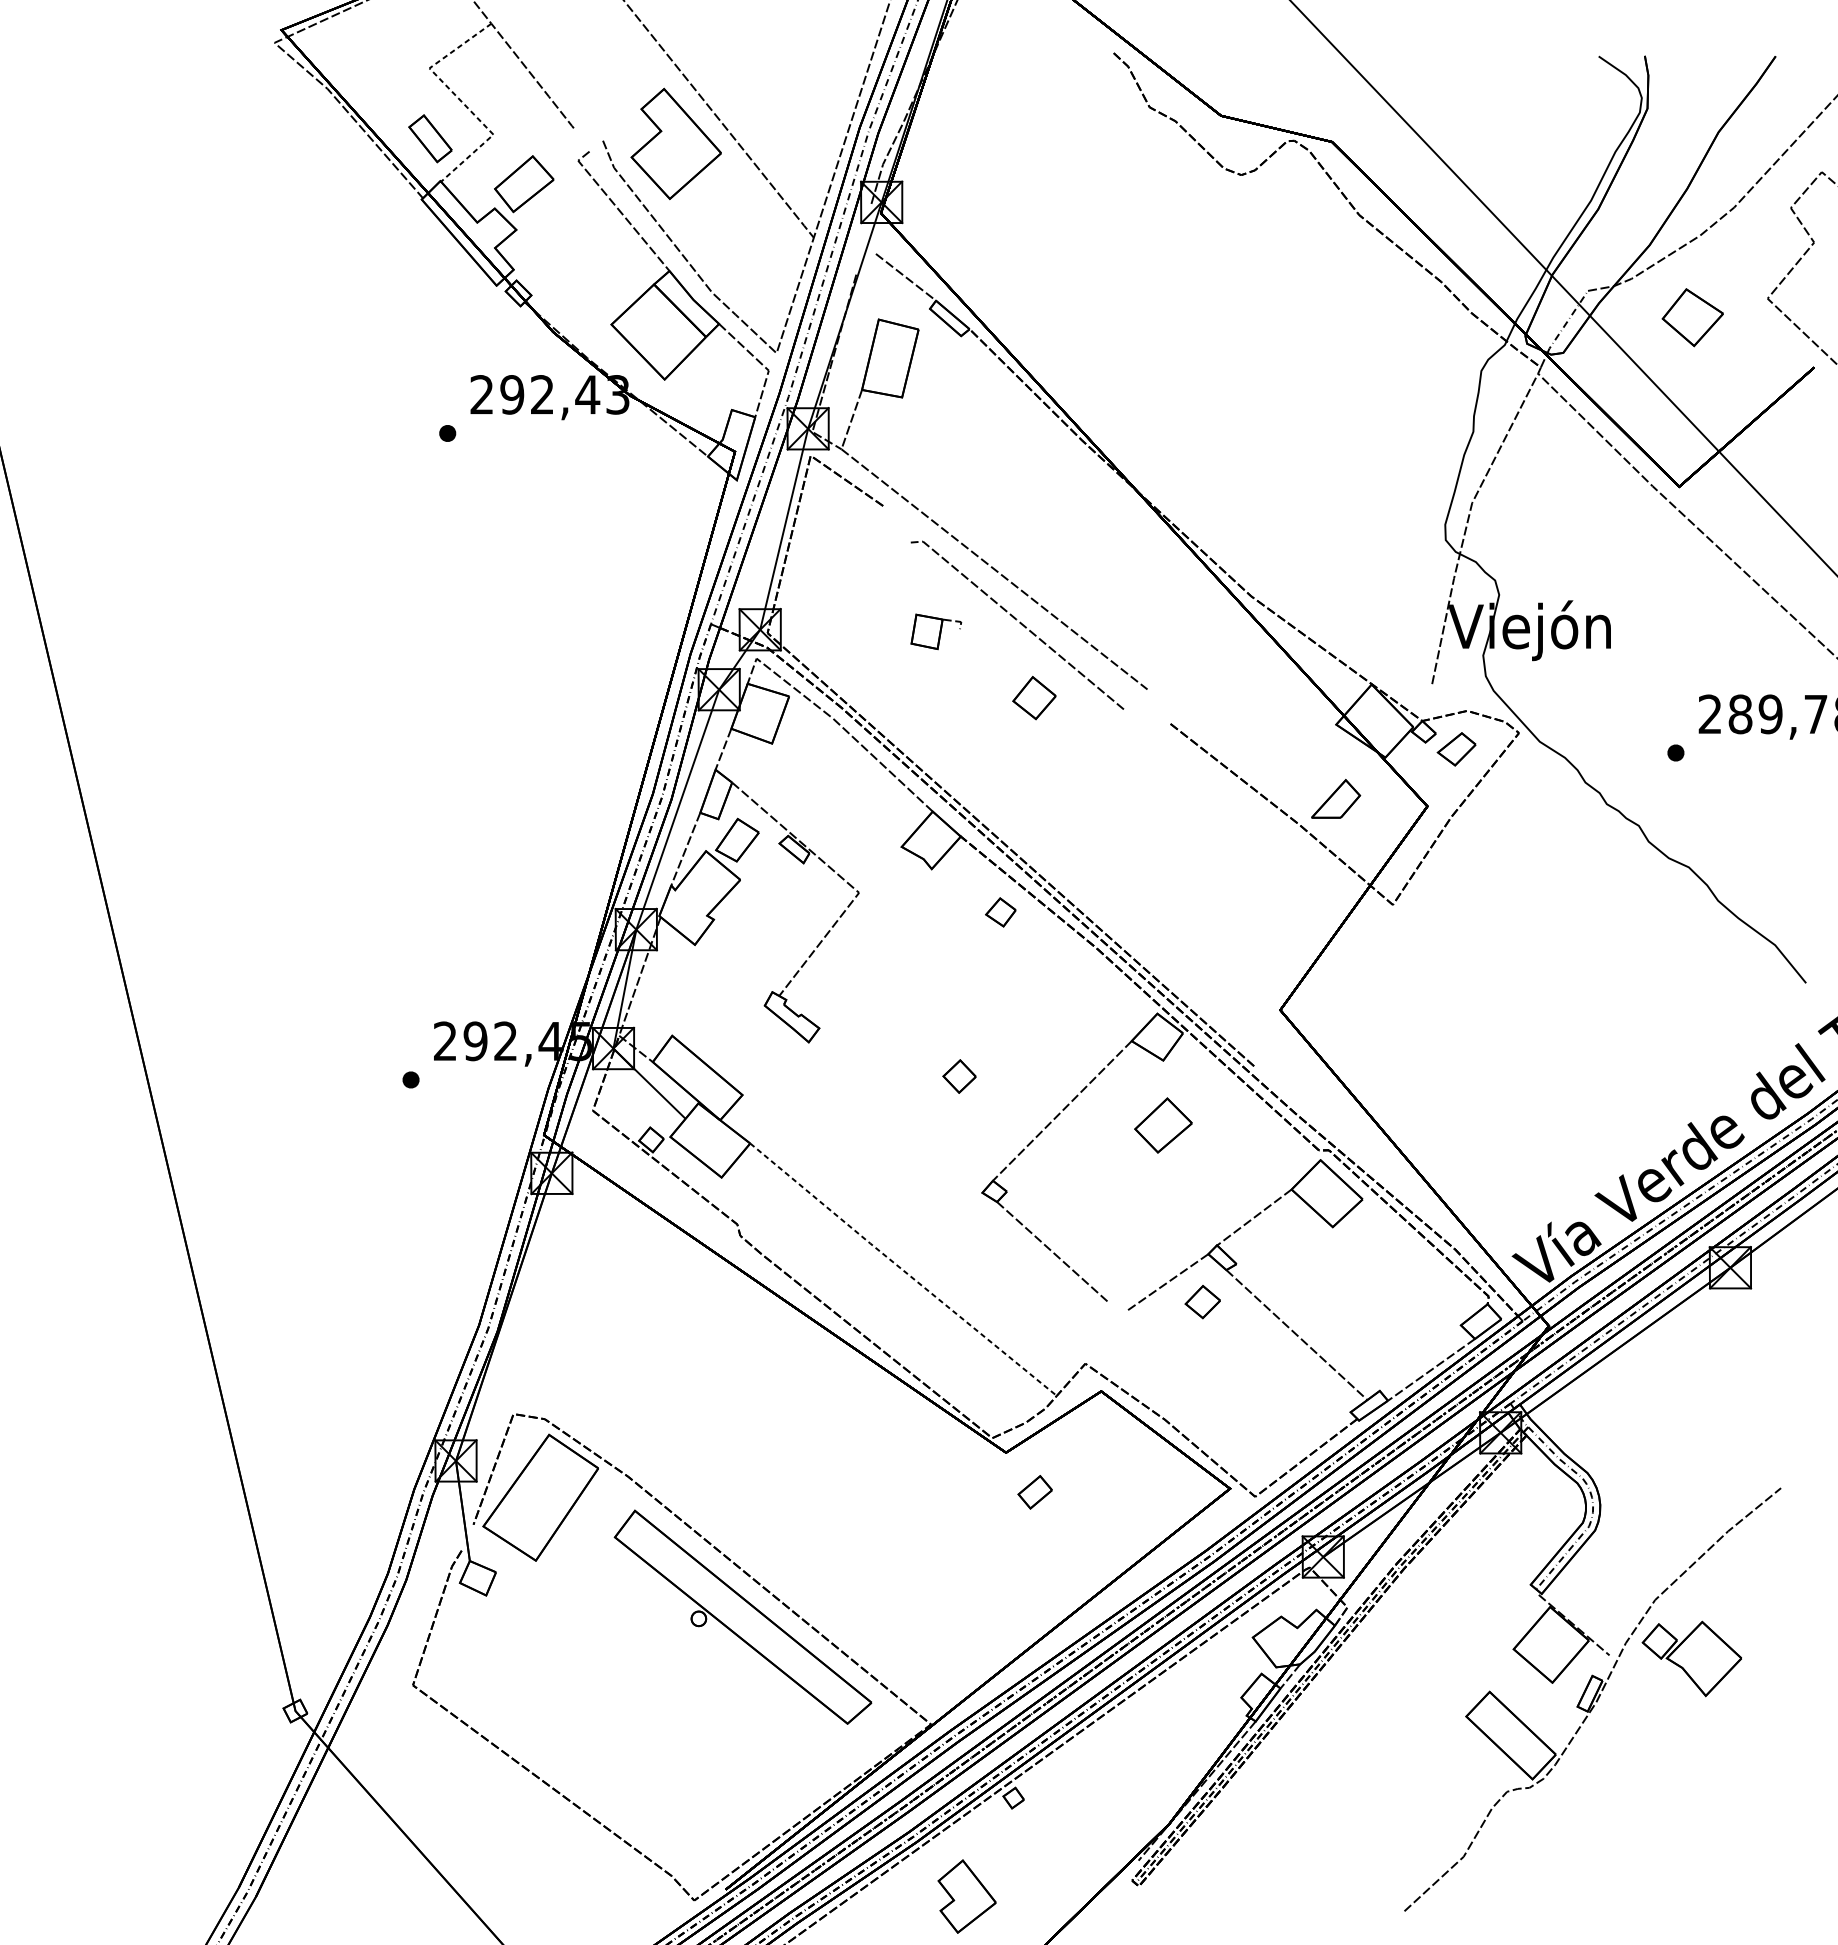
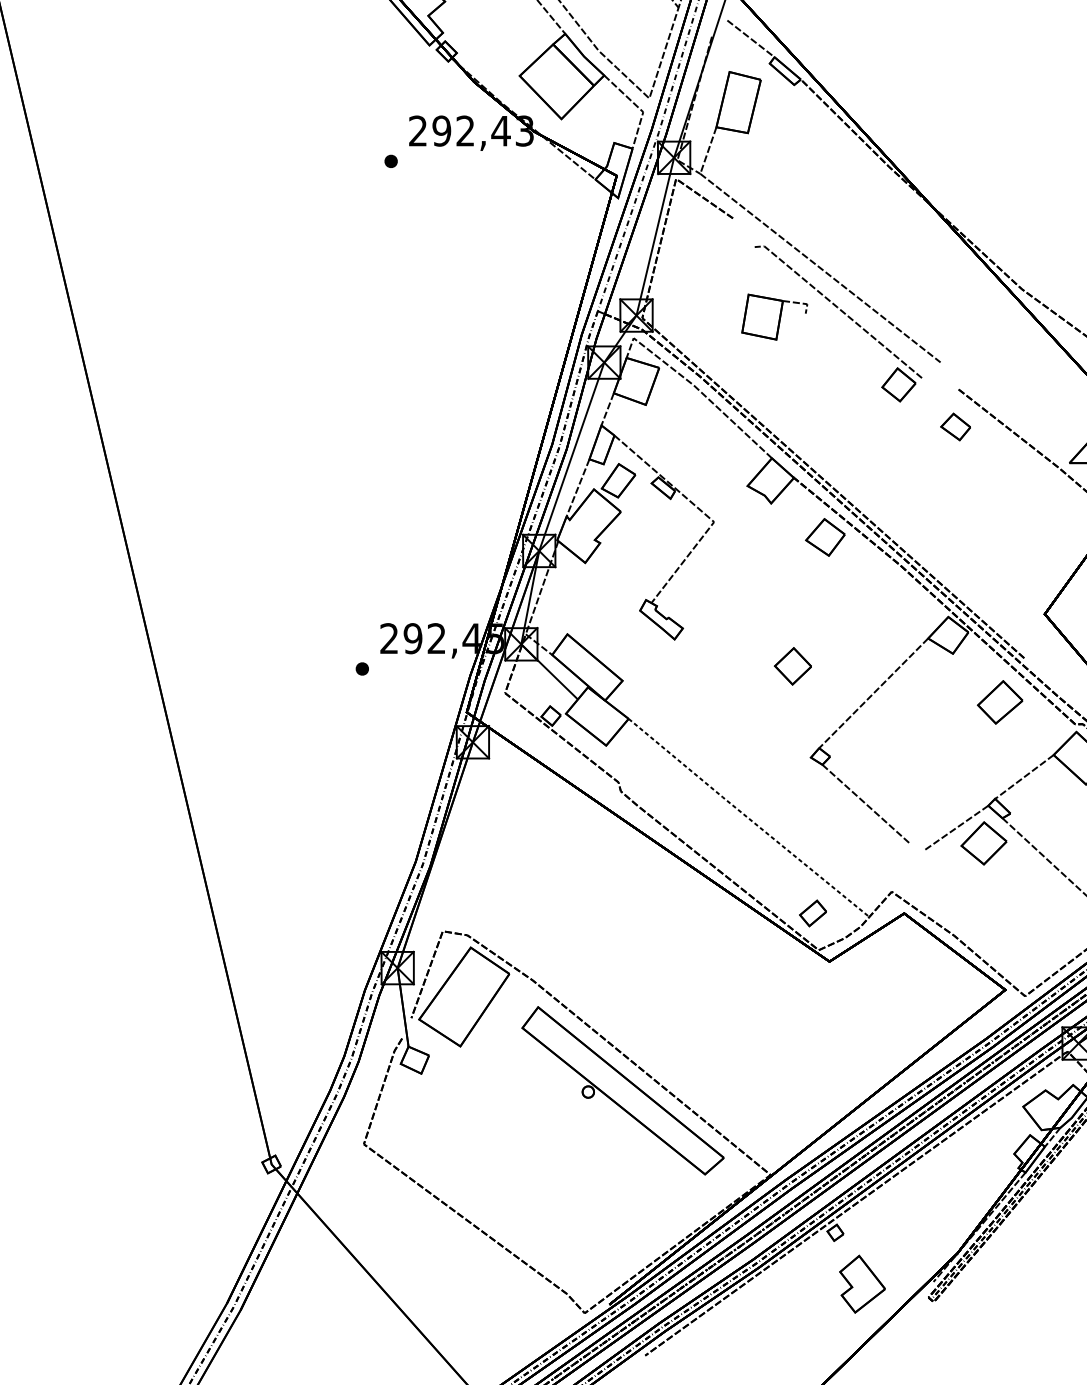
part: (936, 631) -> (774, 316), size x1.67
part: (1034, 698) -> (898, 385), moved
part: (1166, 771) -> (955, 426), added
part: (1000, 912) -> (825, 537), size x1.67
part: (959, 1076) -> (792, 666), size x1.43
part: (1163, 1125) -> (1000, 702), moved
part: (1202, 1301) -> (983, 842), size x1.67
part: (1034, 1492) -> (812, 913), moved
part: (966, 1896) -> (862, 1284), moved

